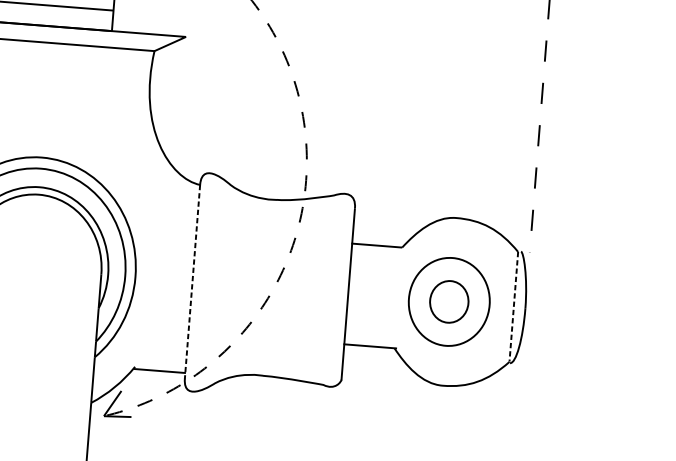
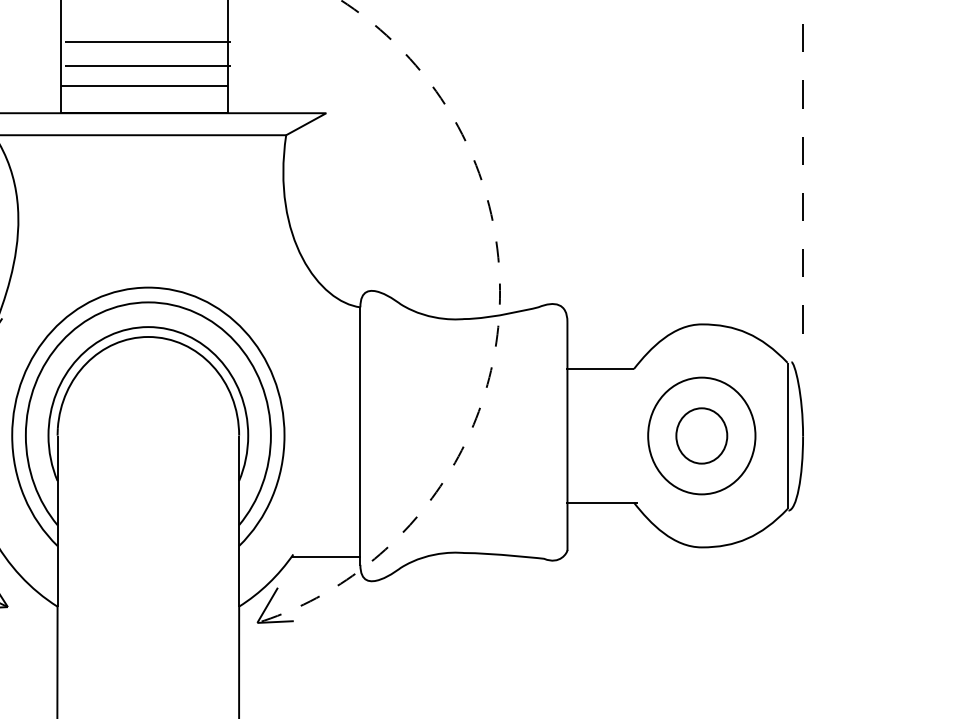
line: (192, 282) -> (360, 436), dashed -> solid
line: (513, 306) -> (787, 435), dashed -> solid

